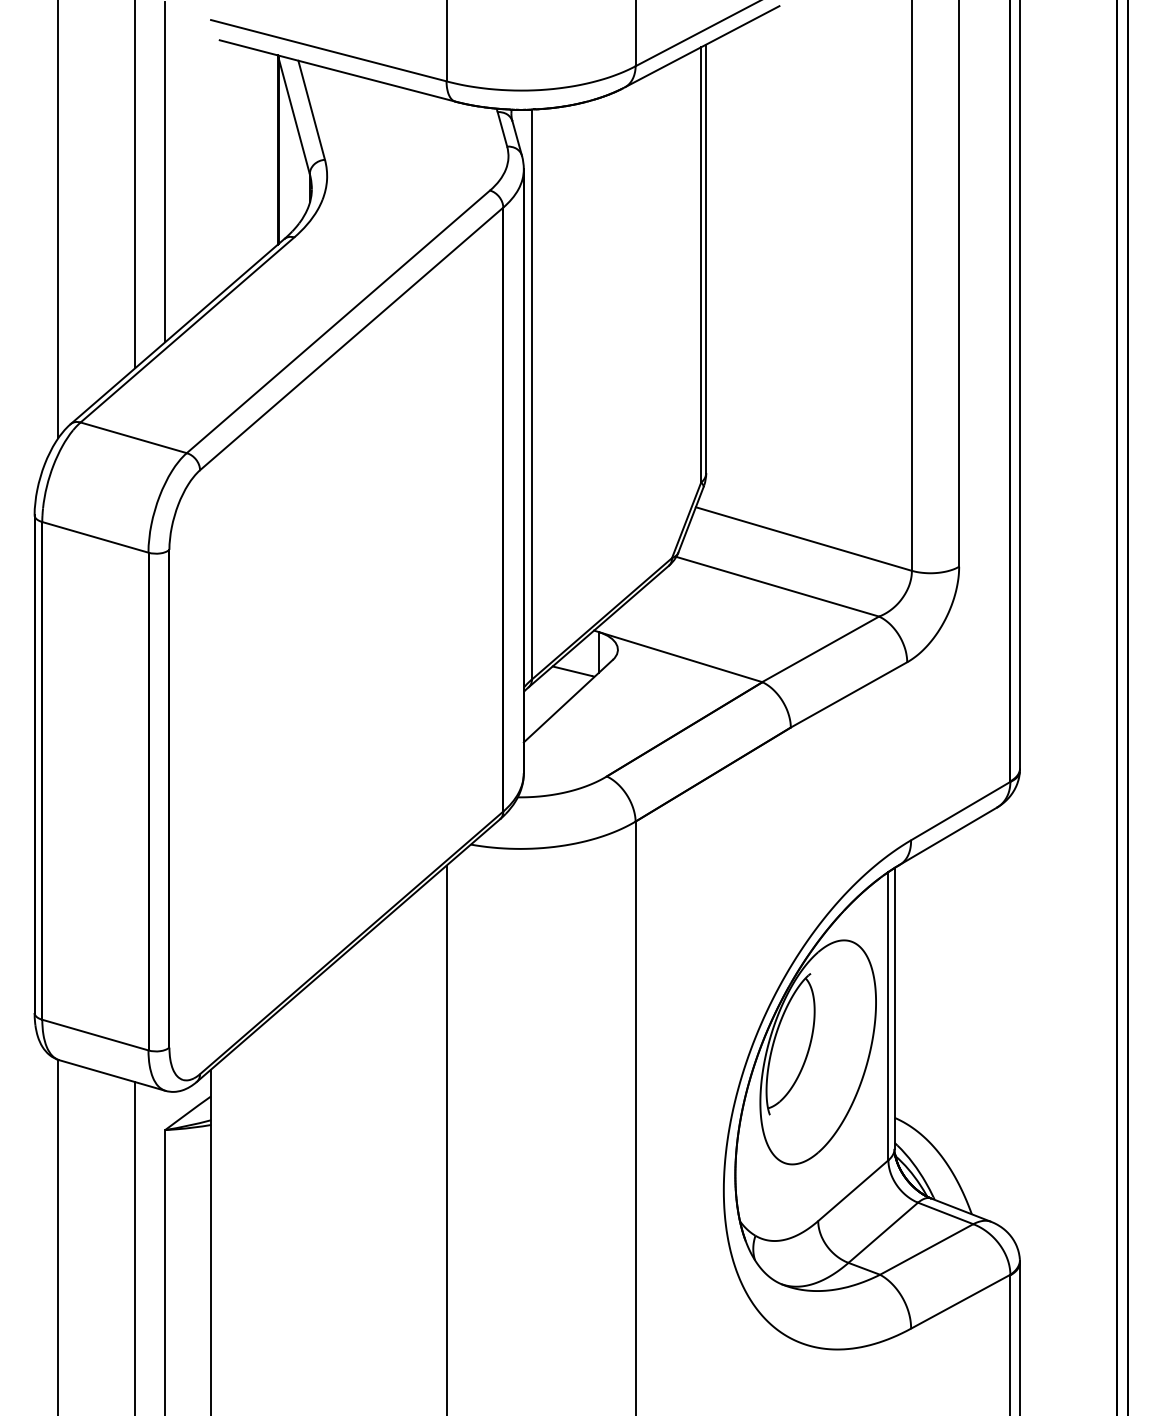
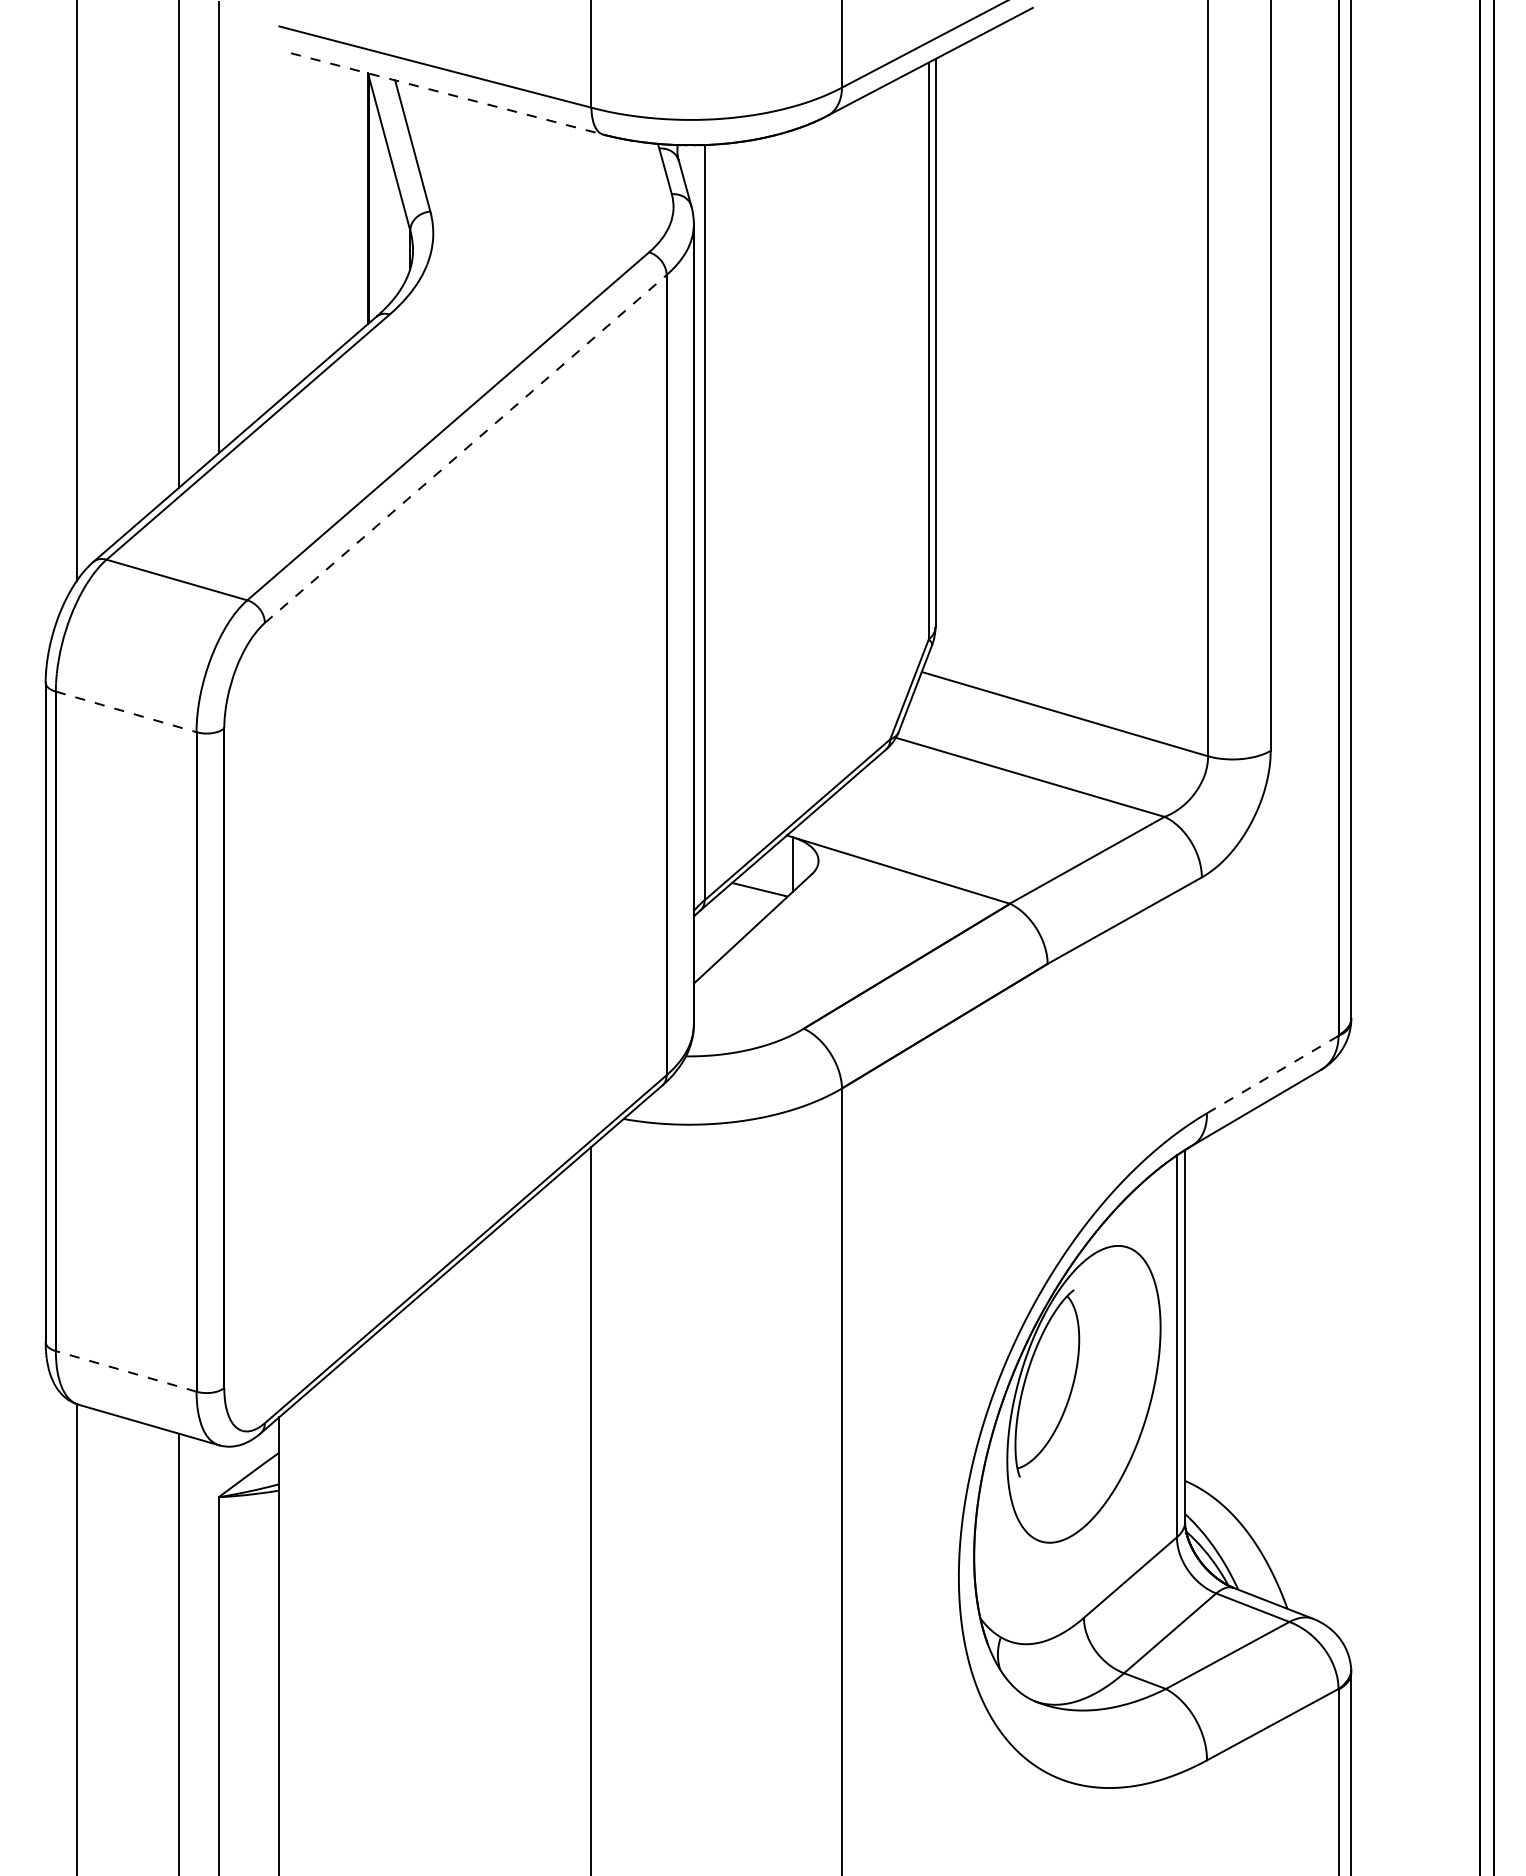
line: (337, 70) -> (446, 93), solid -> dashed
line: (351, 338) -> (465, 448), solid -> dashed
line: (95, 537) -> (126, 712), solid -> dashed
line: (960, 811) -> (1272, 1075), solid -> dashed
line: (94, 1034) -> (125, 1370), solid -> dashed

